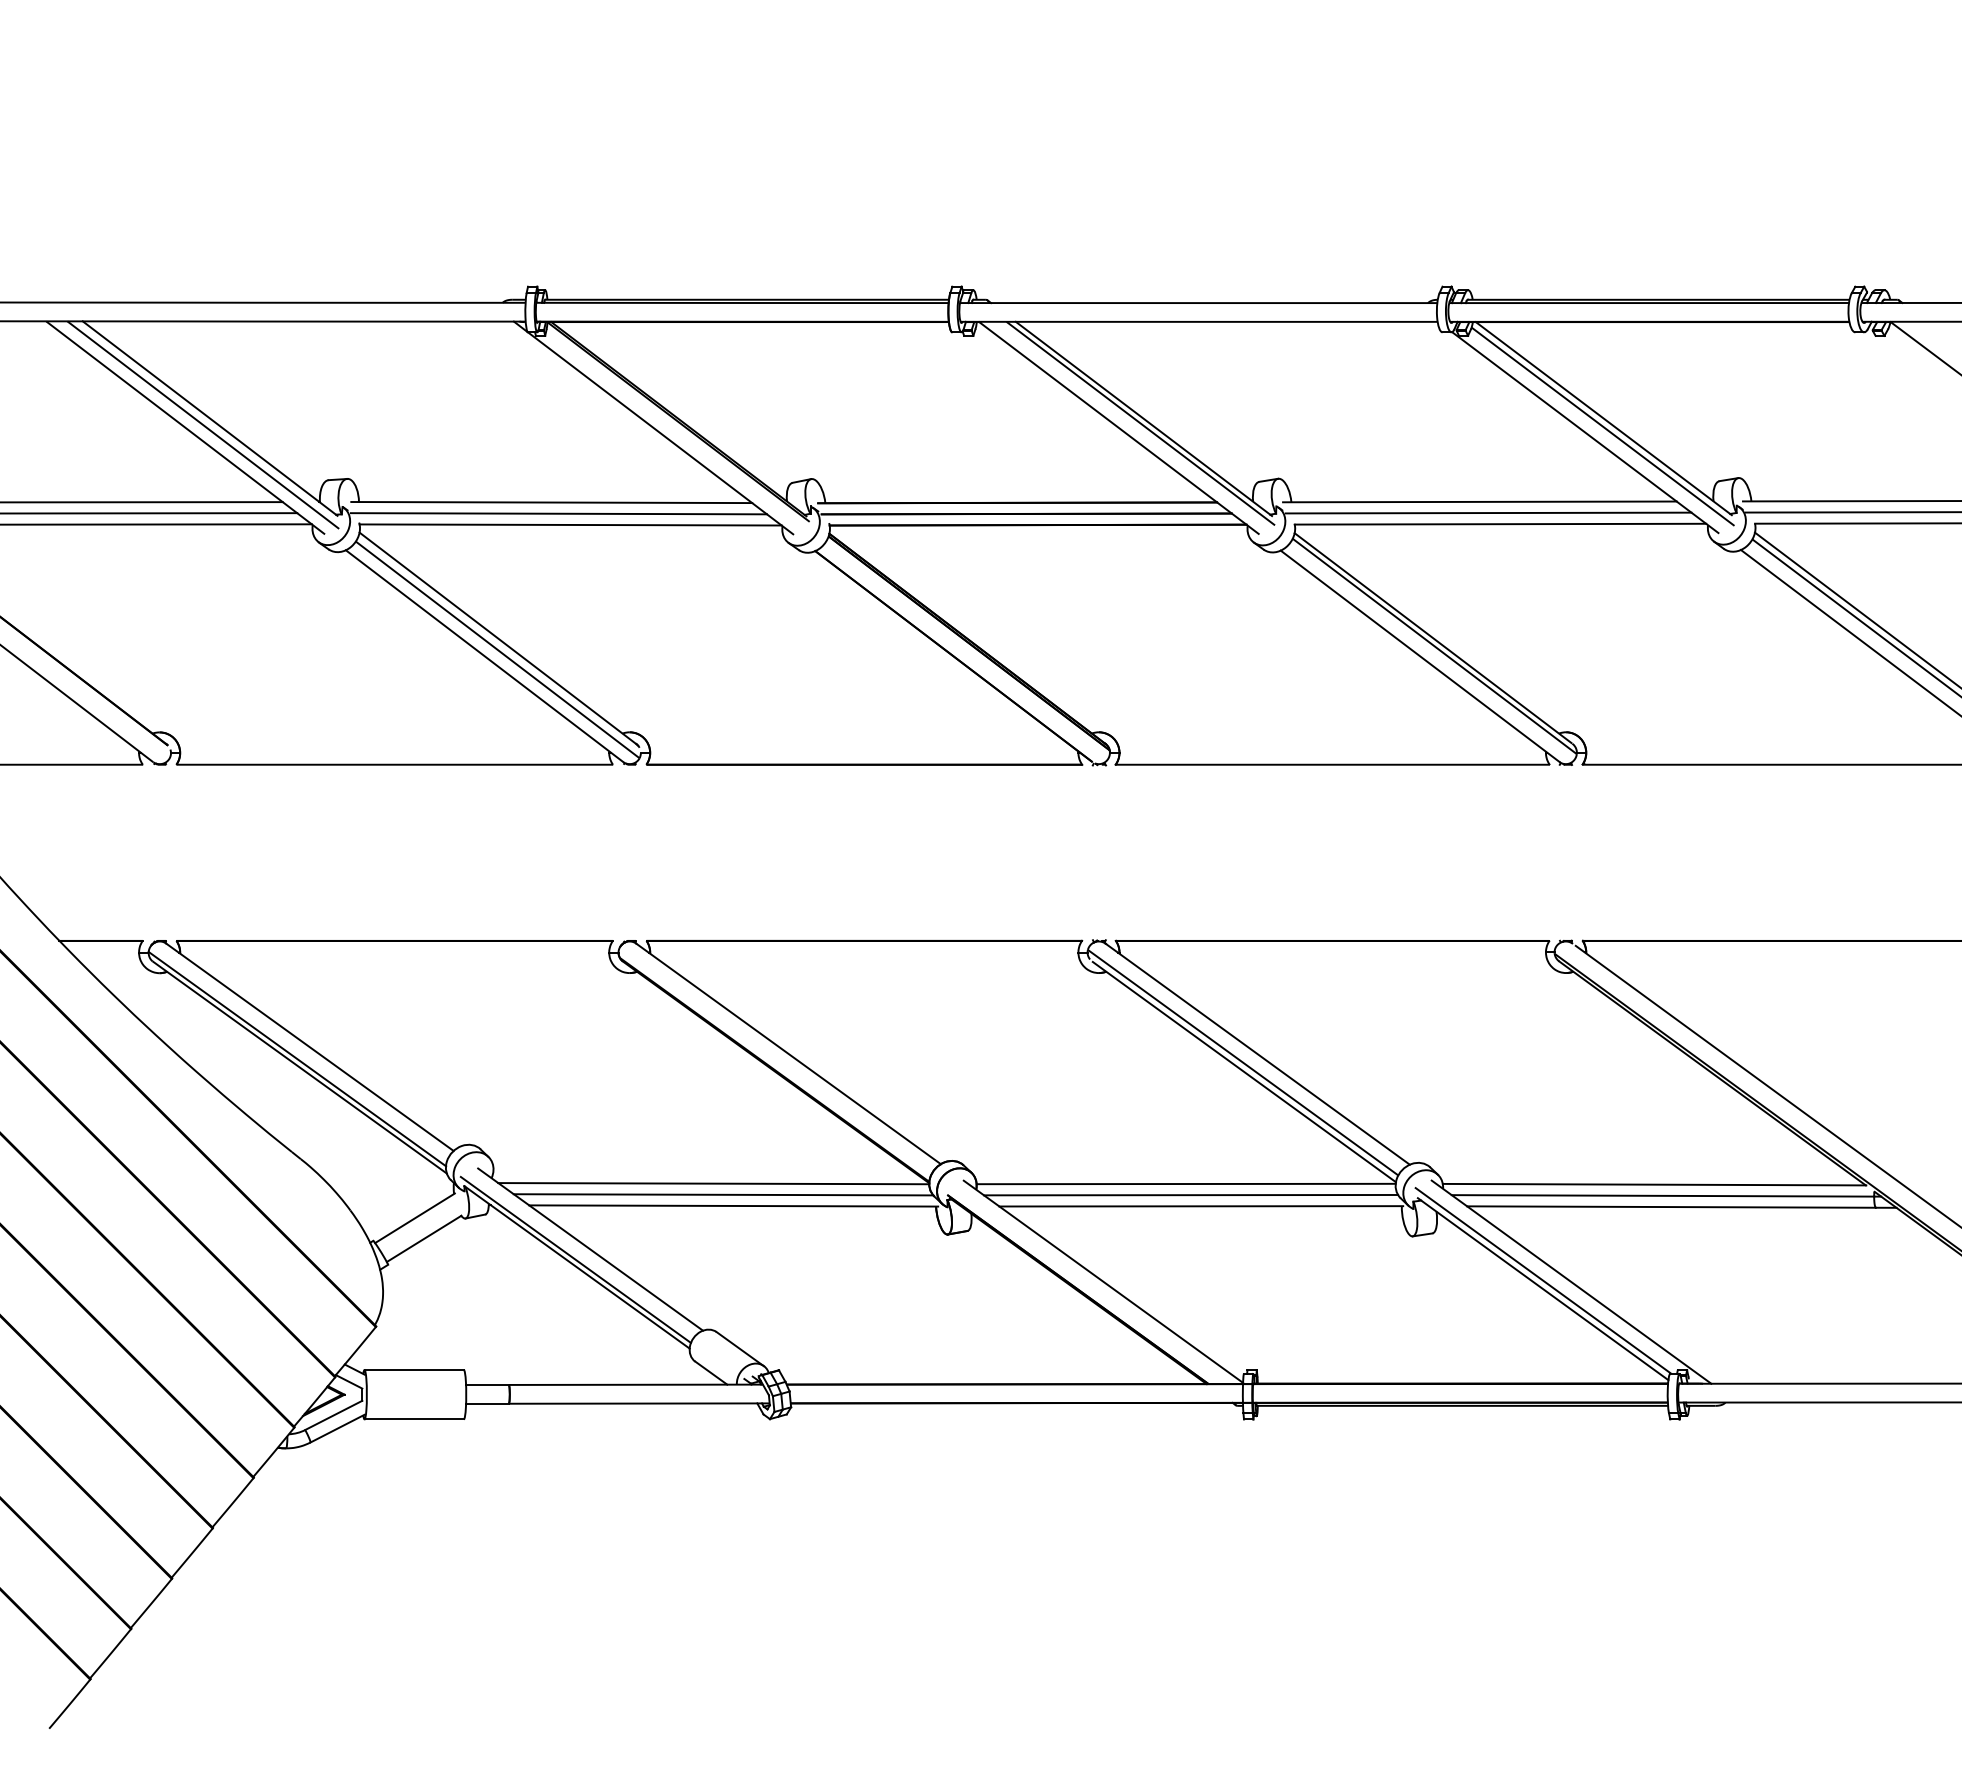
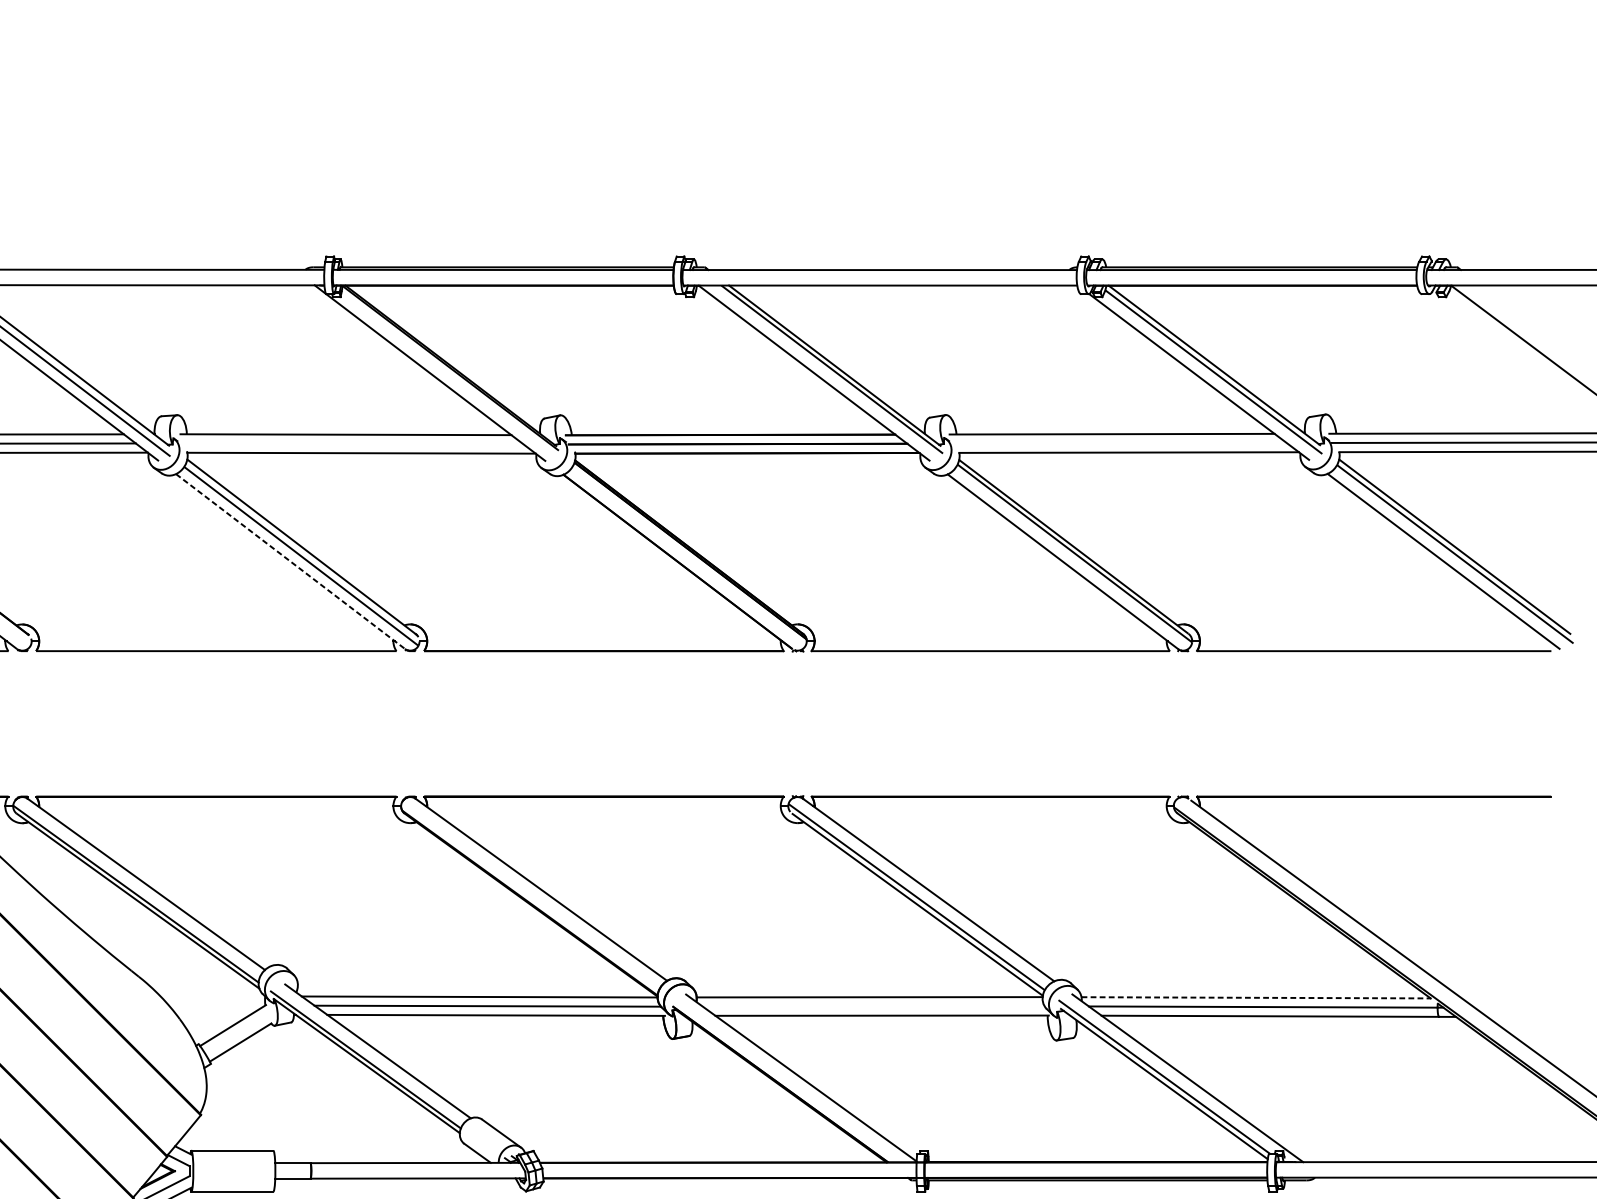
line: (1488, 512) -> (1119, 442), removed
line: (558, 513) -> (351, 443), removed
line: (484, 656) -> (290, 561), solid -> dashed
line: (1654, 1184) -> (1256, 997), solid -> dashed
line: (1191, 1194) -> (874, 1005), removed

